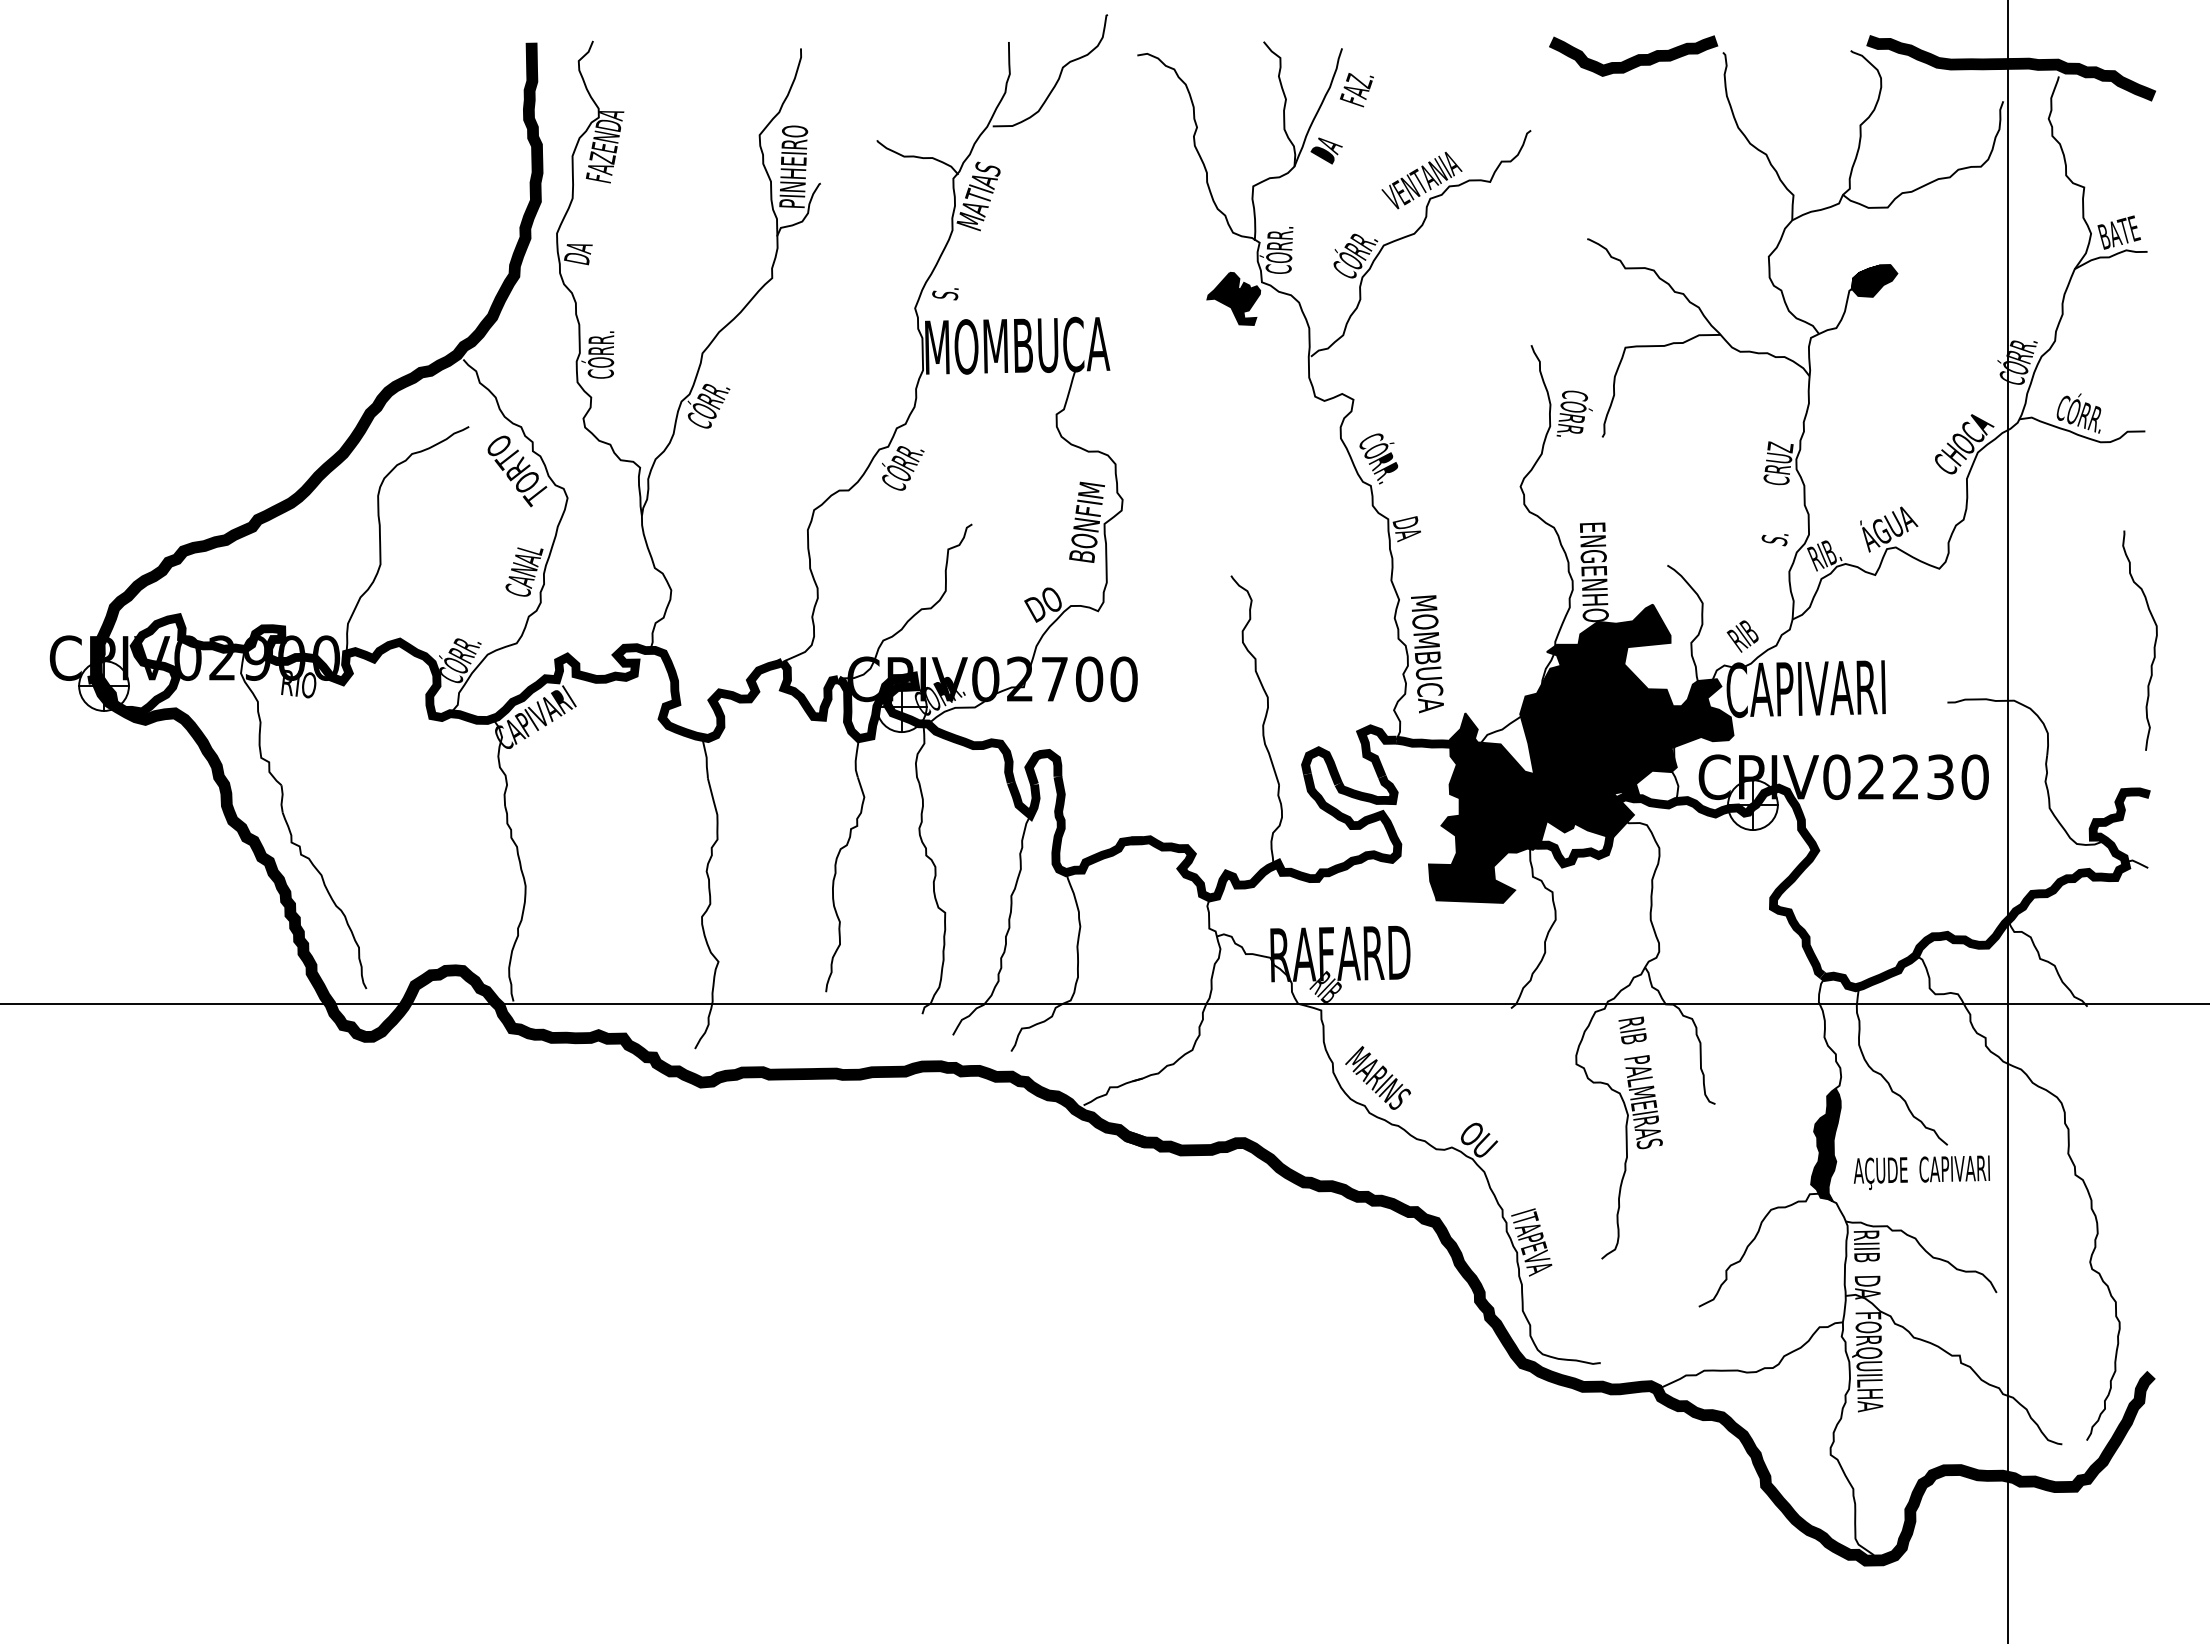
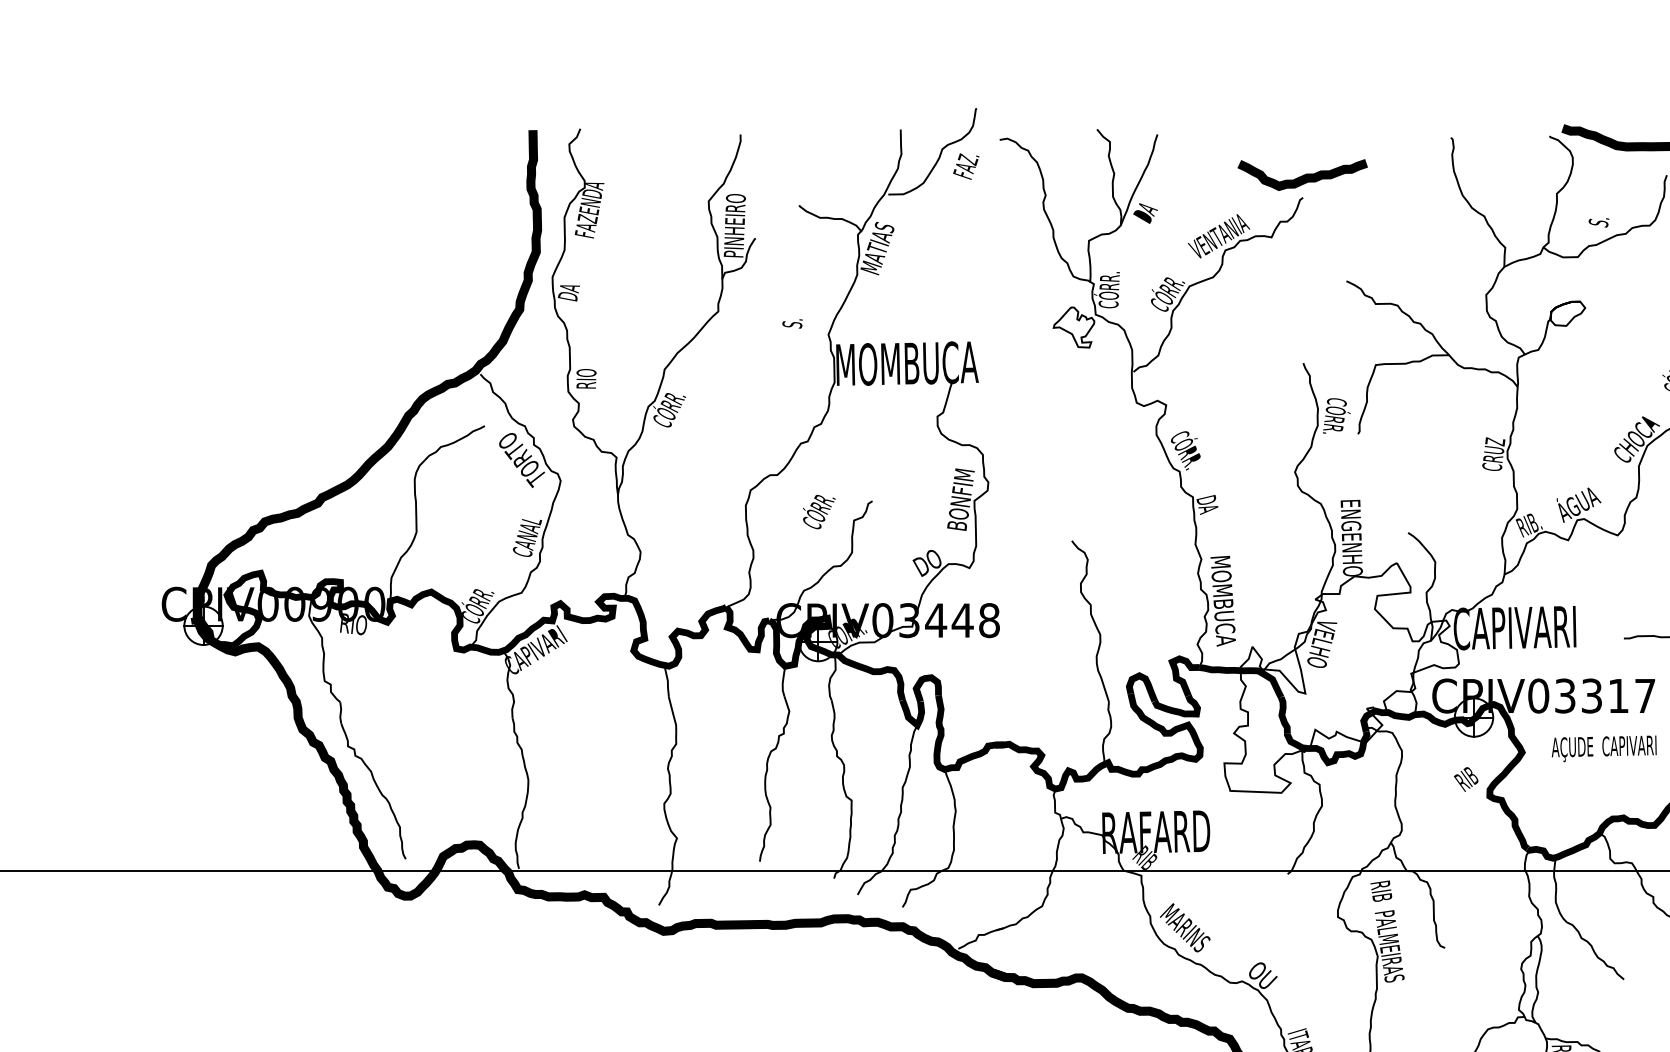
curve: (1634, 55) -> (1303, 174), moved
text: (1356, 90) -> (965, 166), moved
fill: (1874, 280) -> (1567, 313), removed
text: (945, 294) -> (792, 324), moved
fill: (1233, 298) -> (1073, 327), removed
text: (597, 354) -> (583, 370), CÓRR. -> RIO
text: (903, 468) -> (819, 512), moved
text: (1774, 540) -> (1598, 223), moved
text: (1742, 636) -> (1465, 779), moved
text: (222, 657) -> (294, 603), CPIV02900 -> CPIV00900
text: (1072, 679) -> (949, 620), CPIV02700 -> CPIV03448
fill: (1580, 753) -> (1341, 677), removed
text: (1923, 777) -> (1605, 696), CPIV02230 -> CPIV03317
fill: (1825, 1144) -> (1529, 979), removed
text: (1921, 1172) -> (1603, 748), moved

